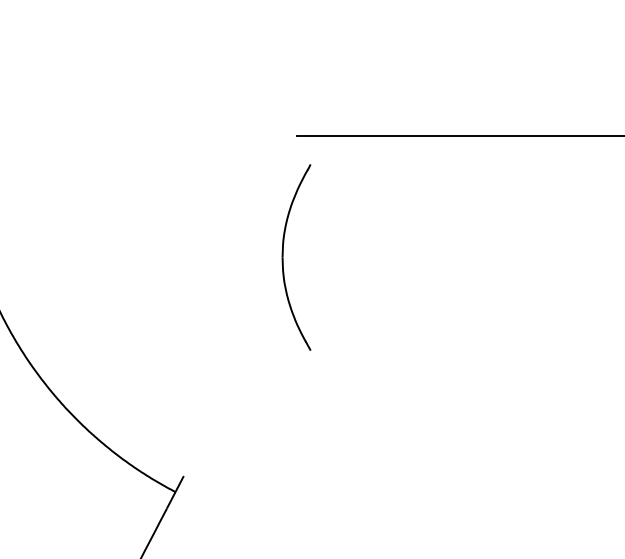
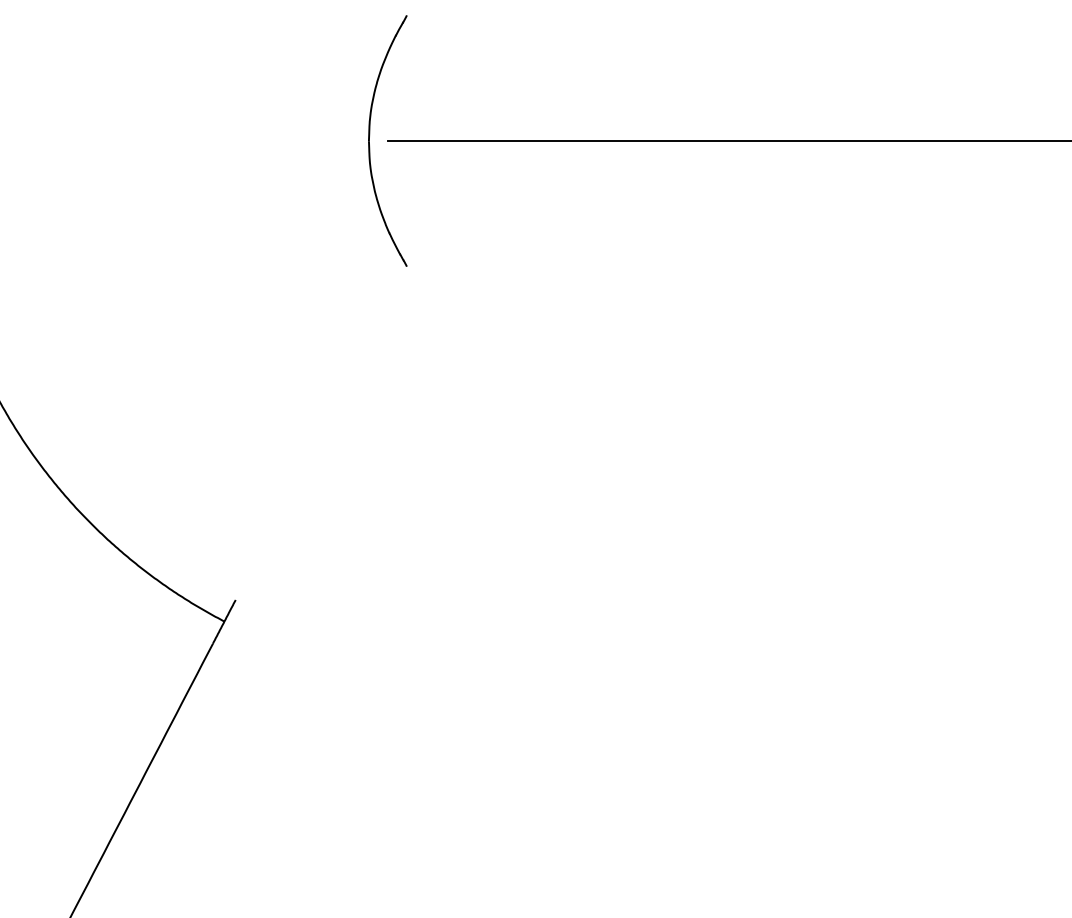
part: (282, 257) -> (369, 140), moved

